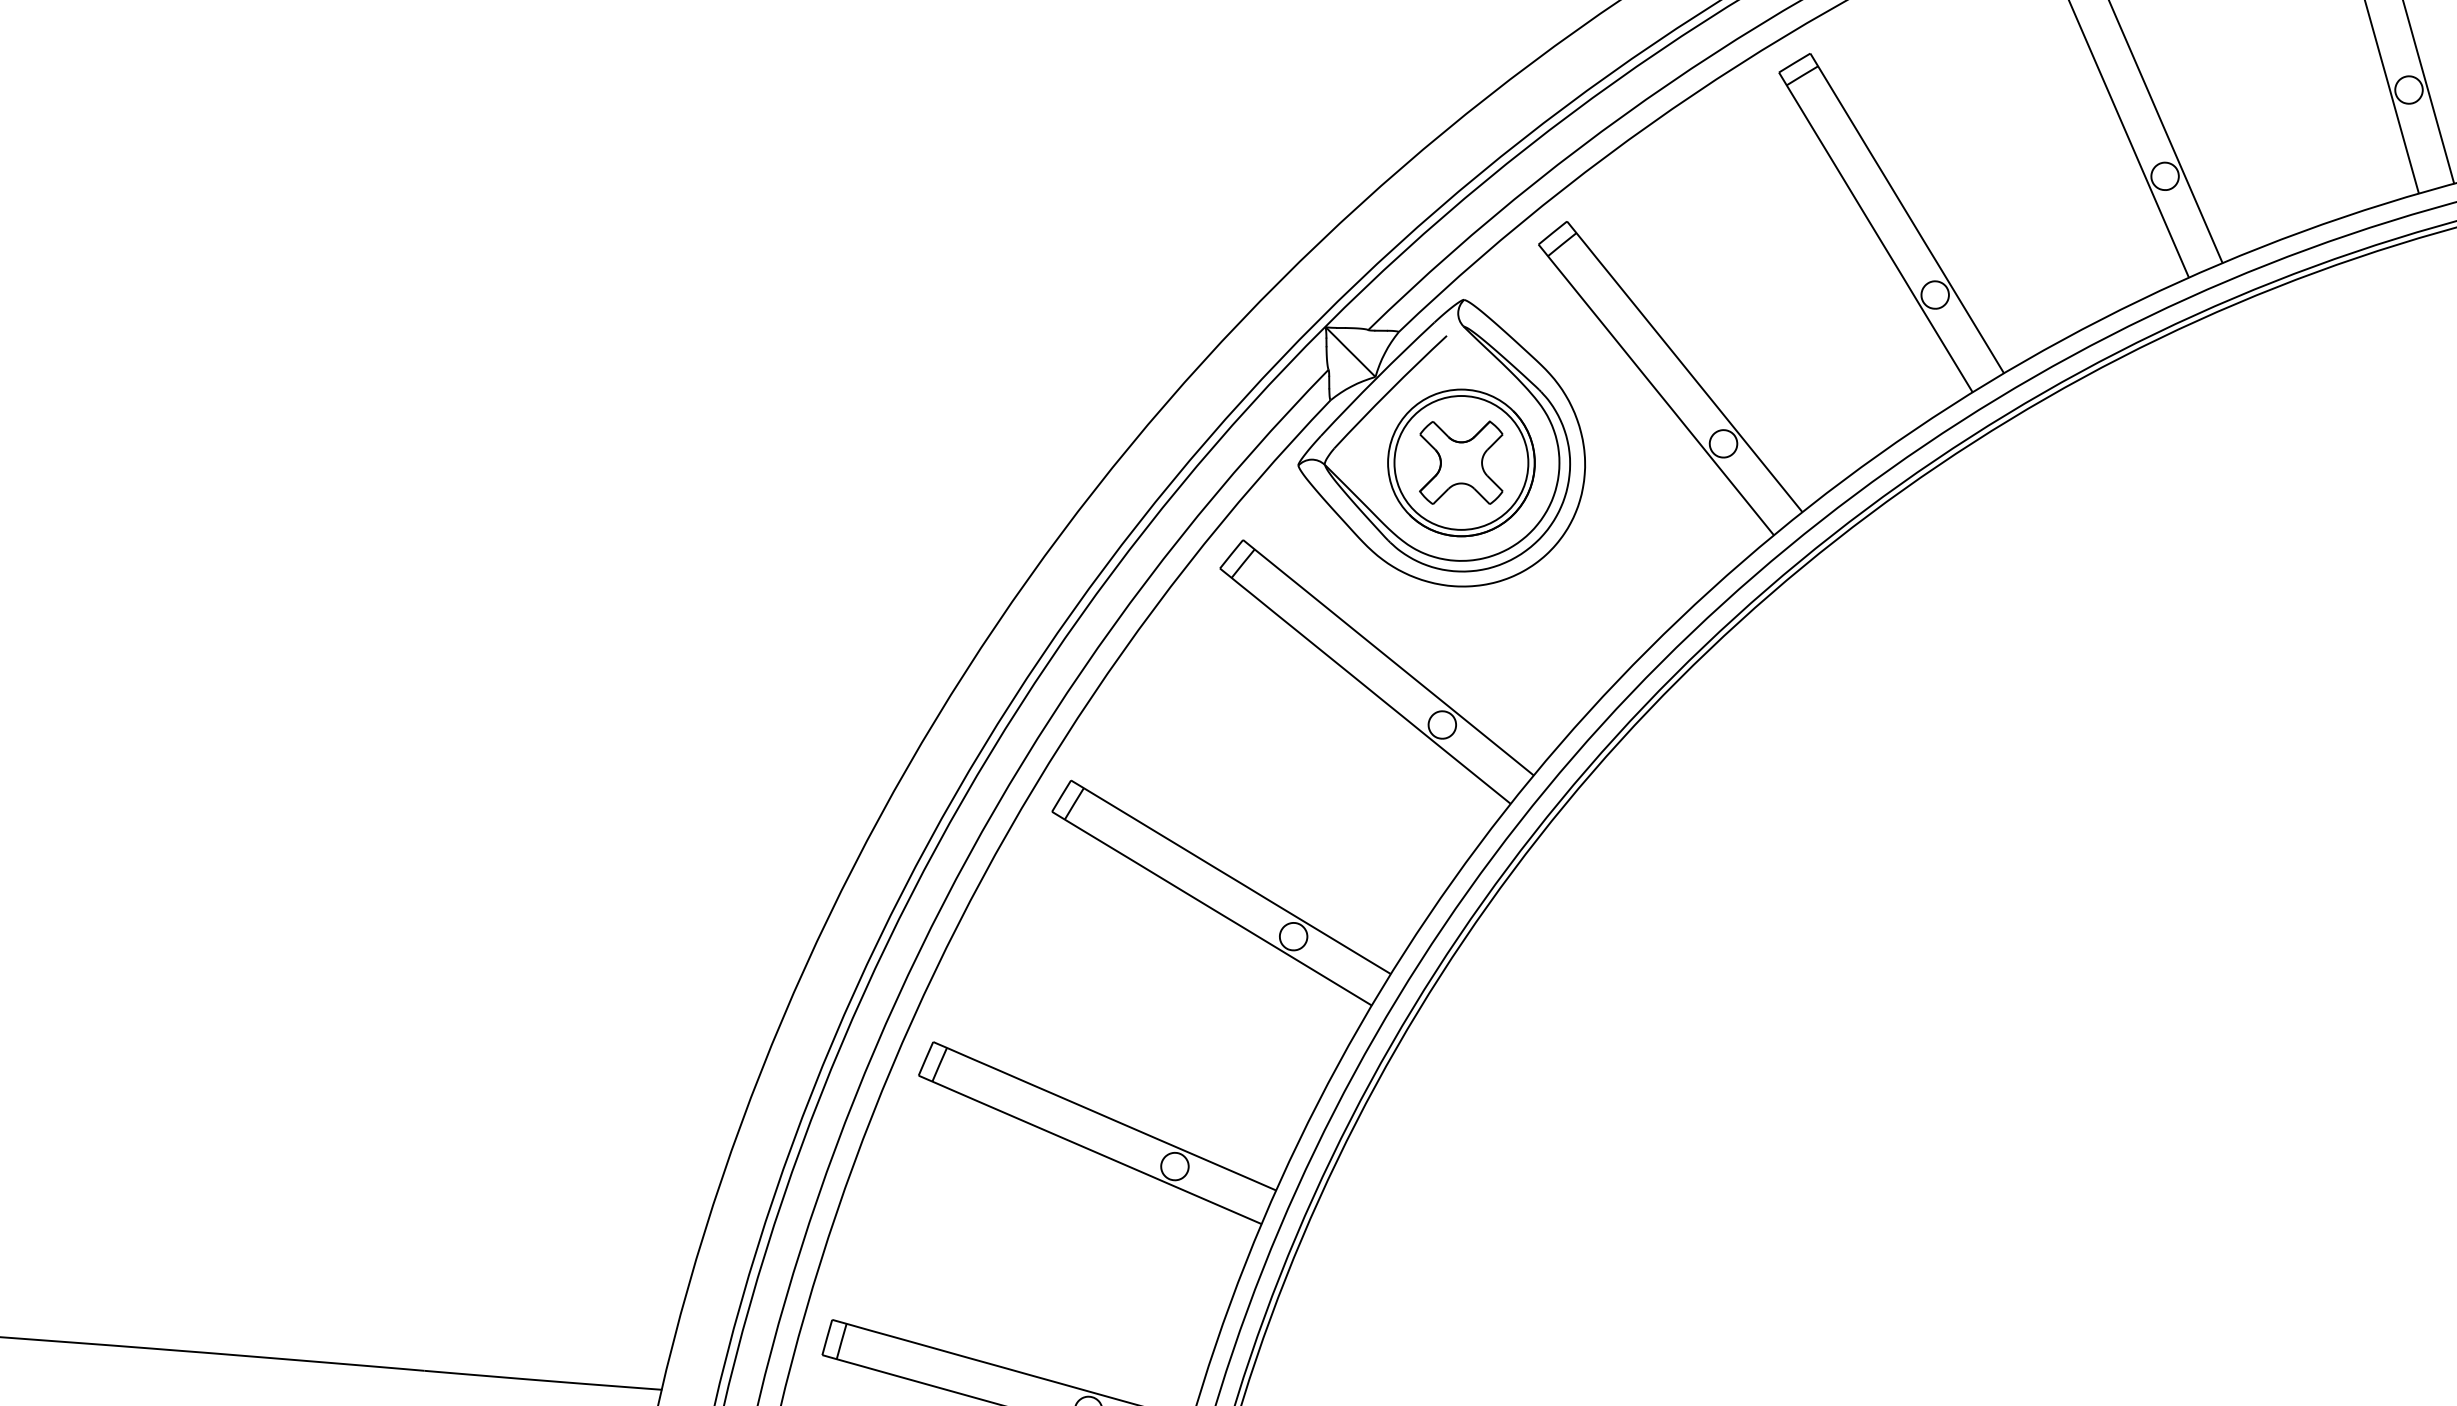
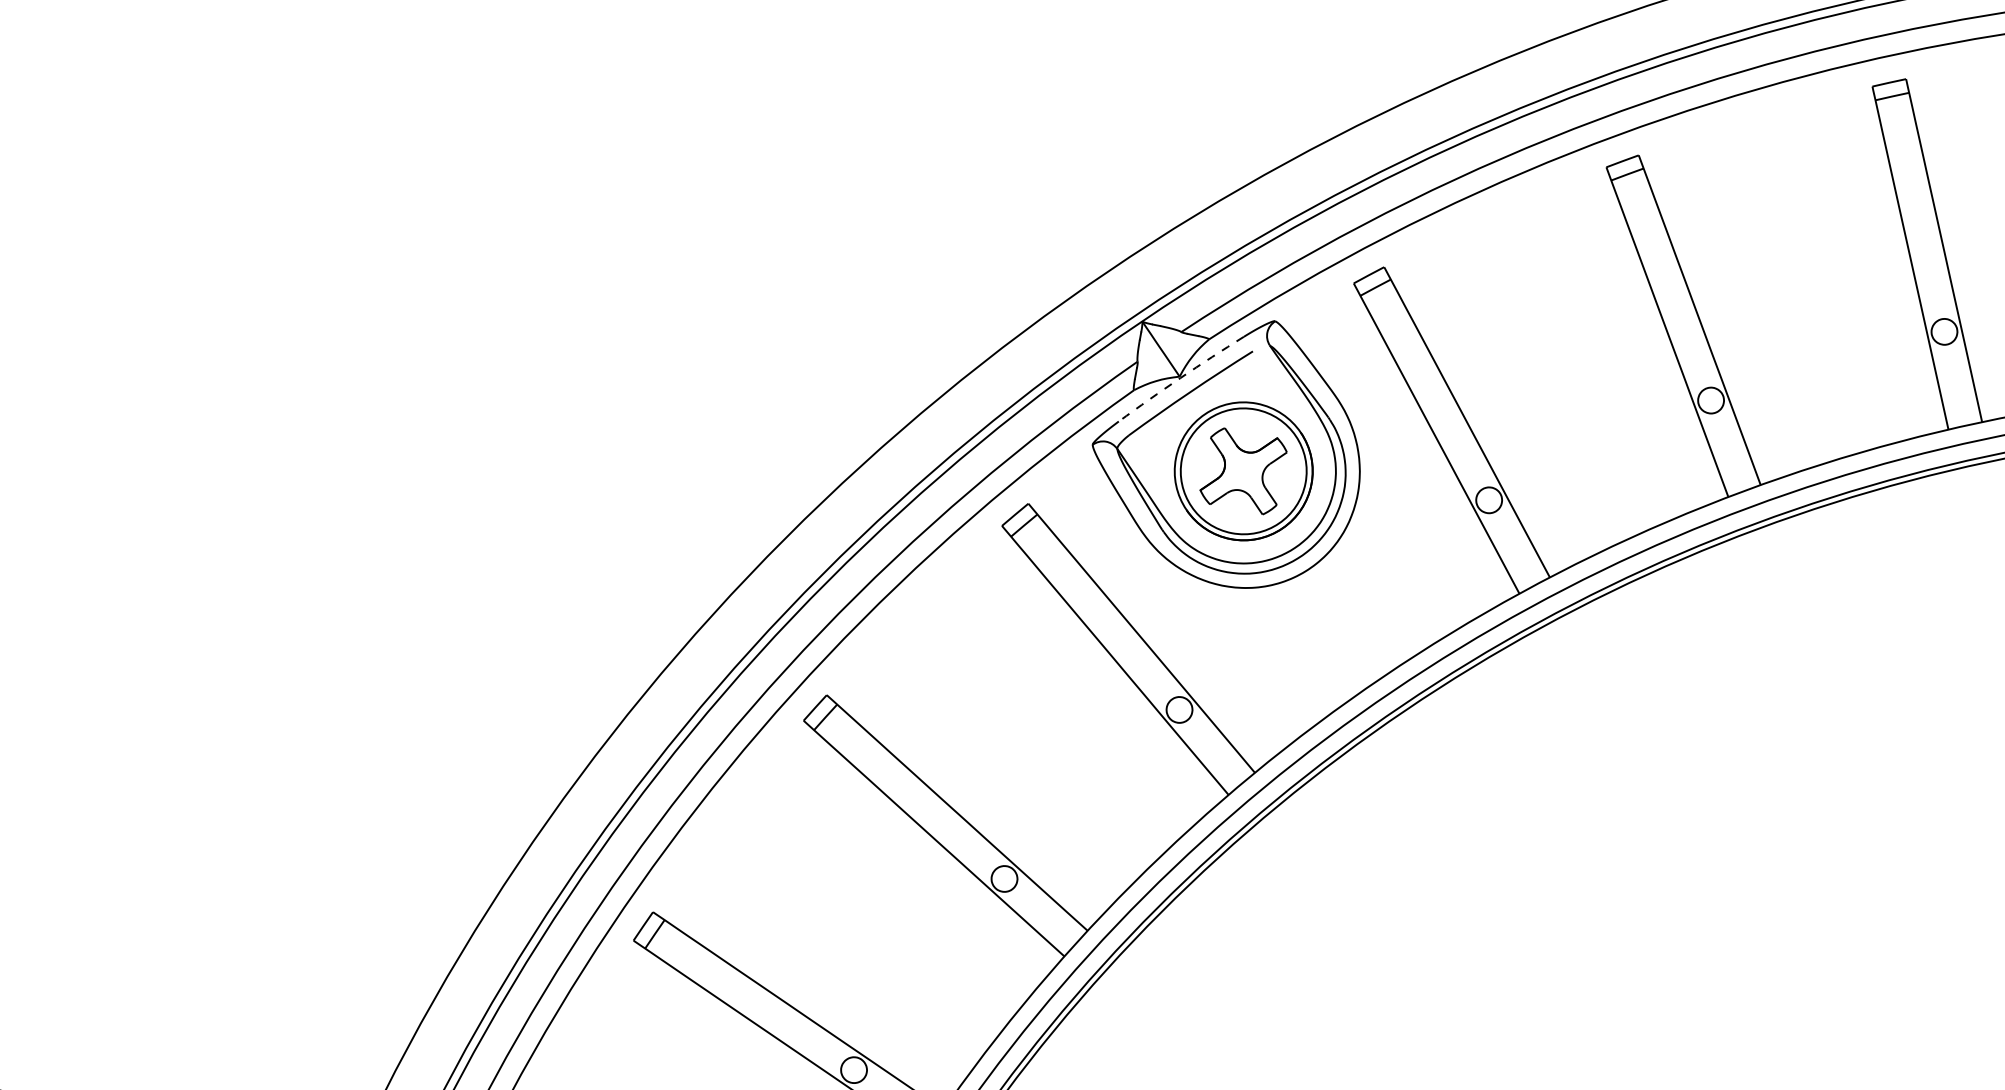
arc: (1376, 378) -> (1180, 378), solid -> dashed

